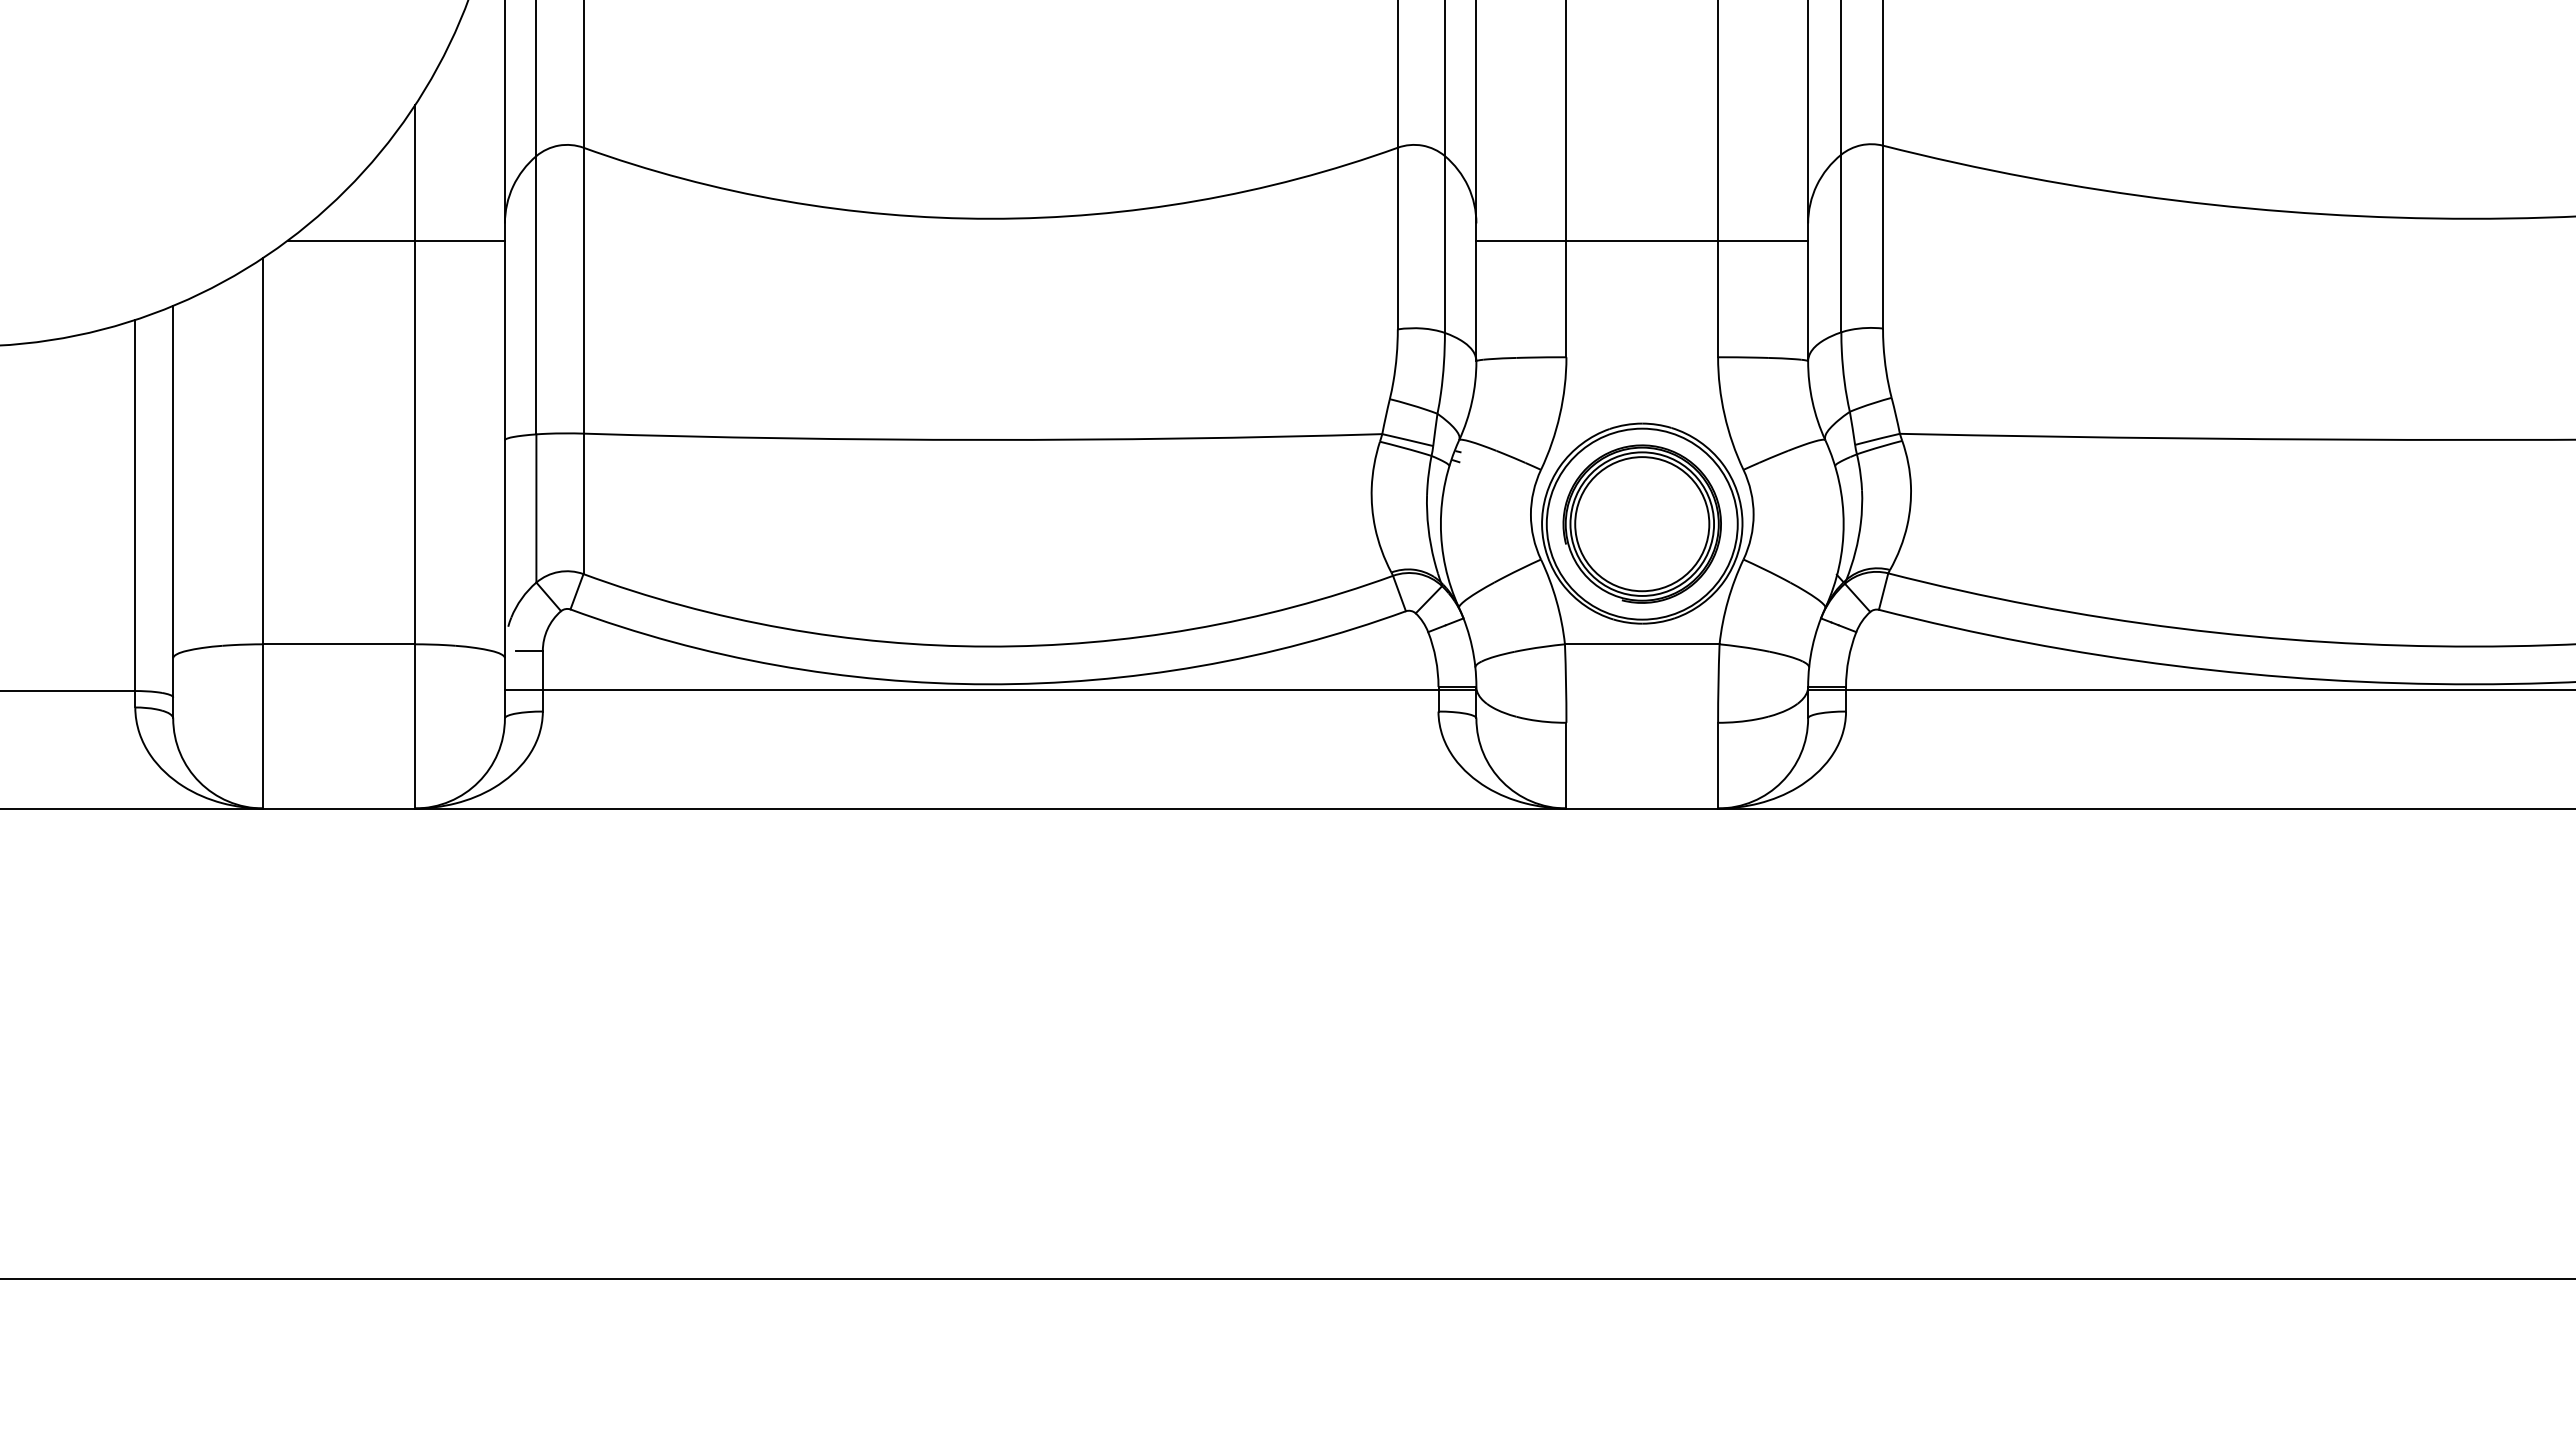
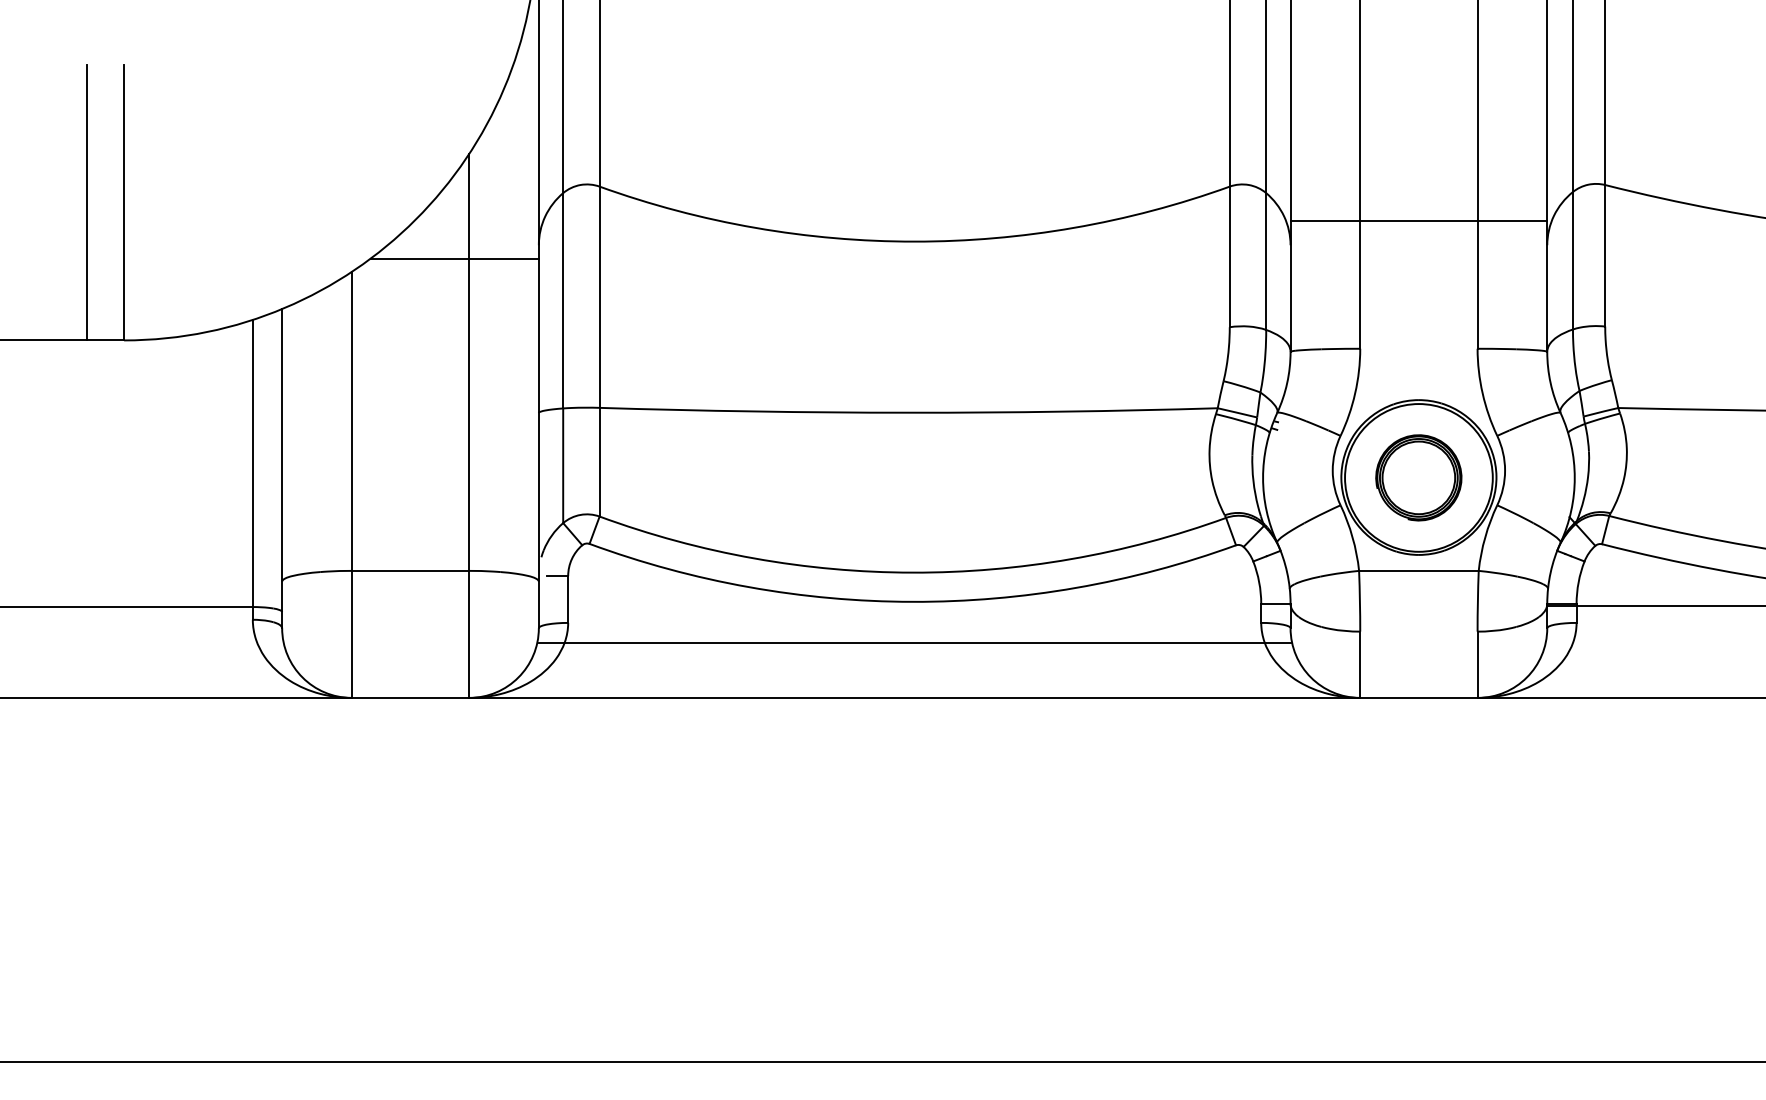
line: (1642, 240) -> (1419, 221), moved
part: (1641, 523) -> (1418, 477), size x0.7
line: (990, 690) -> (914, 643), moved

